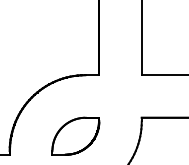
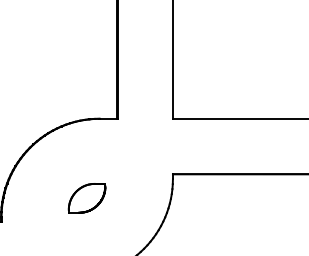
part: (75, 136) -> (86, 198), size x0.6

